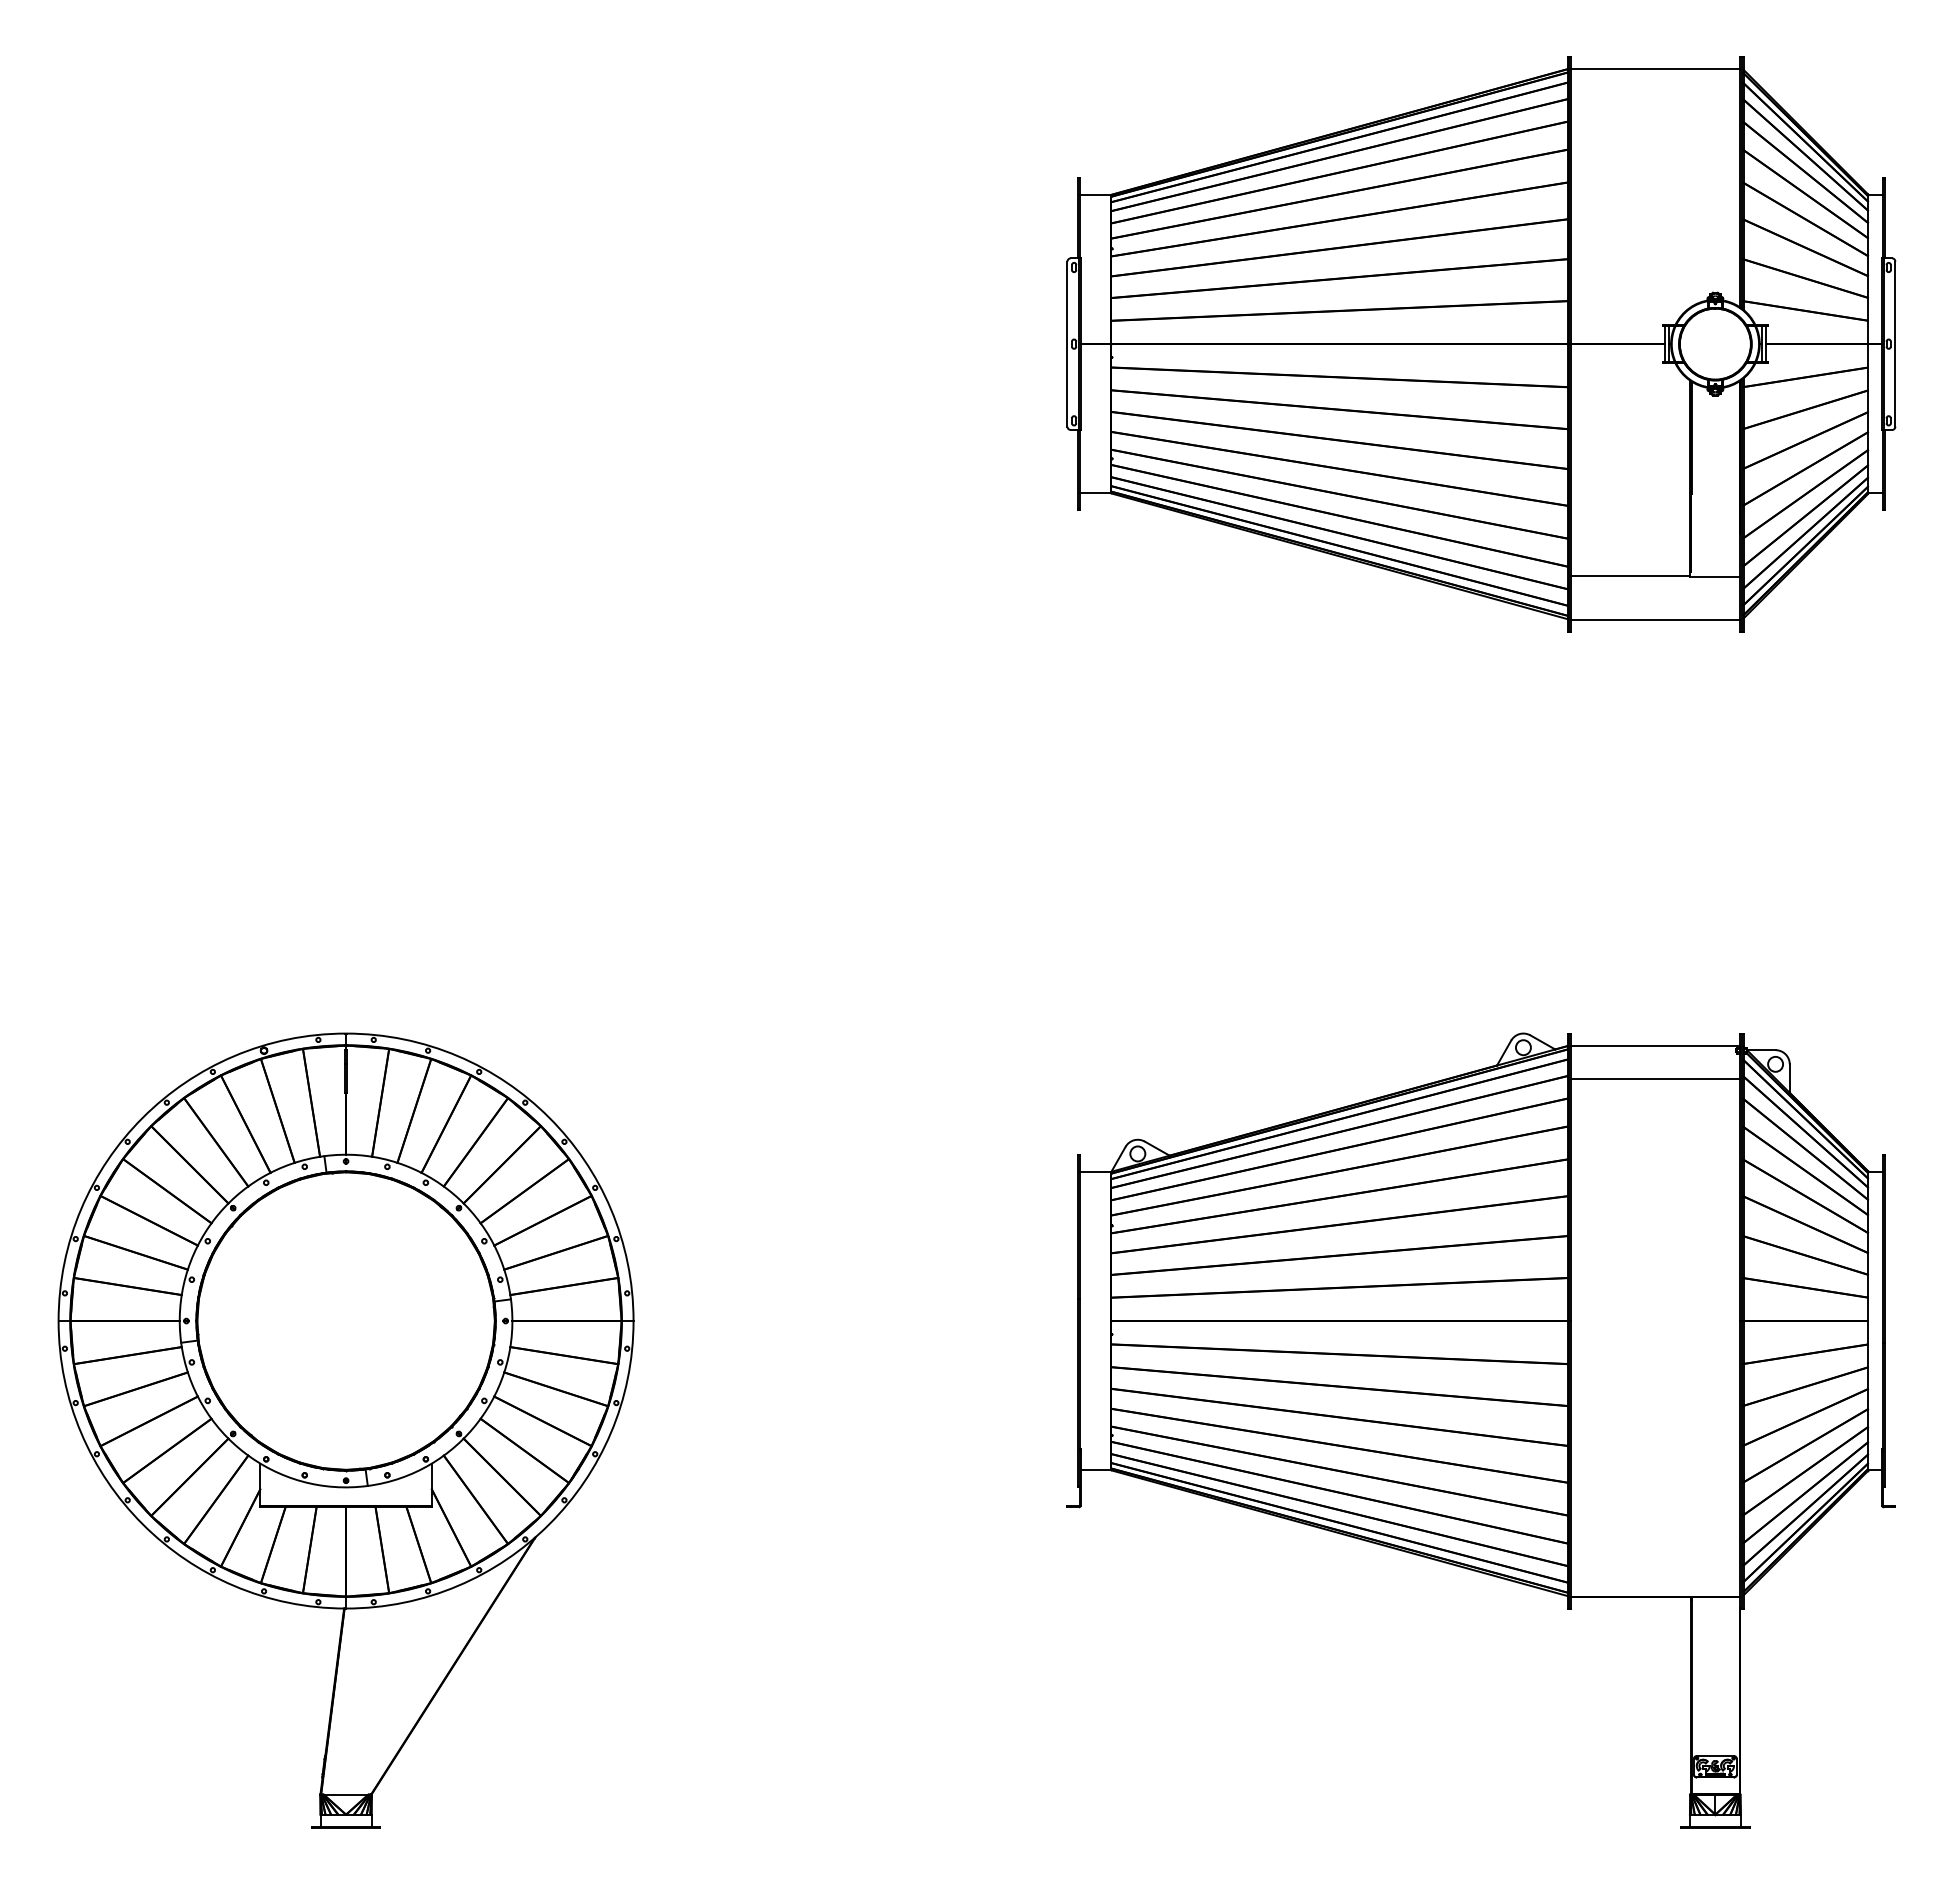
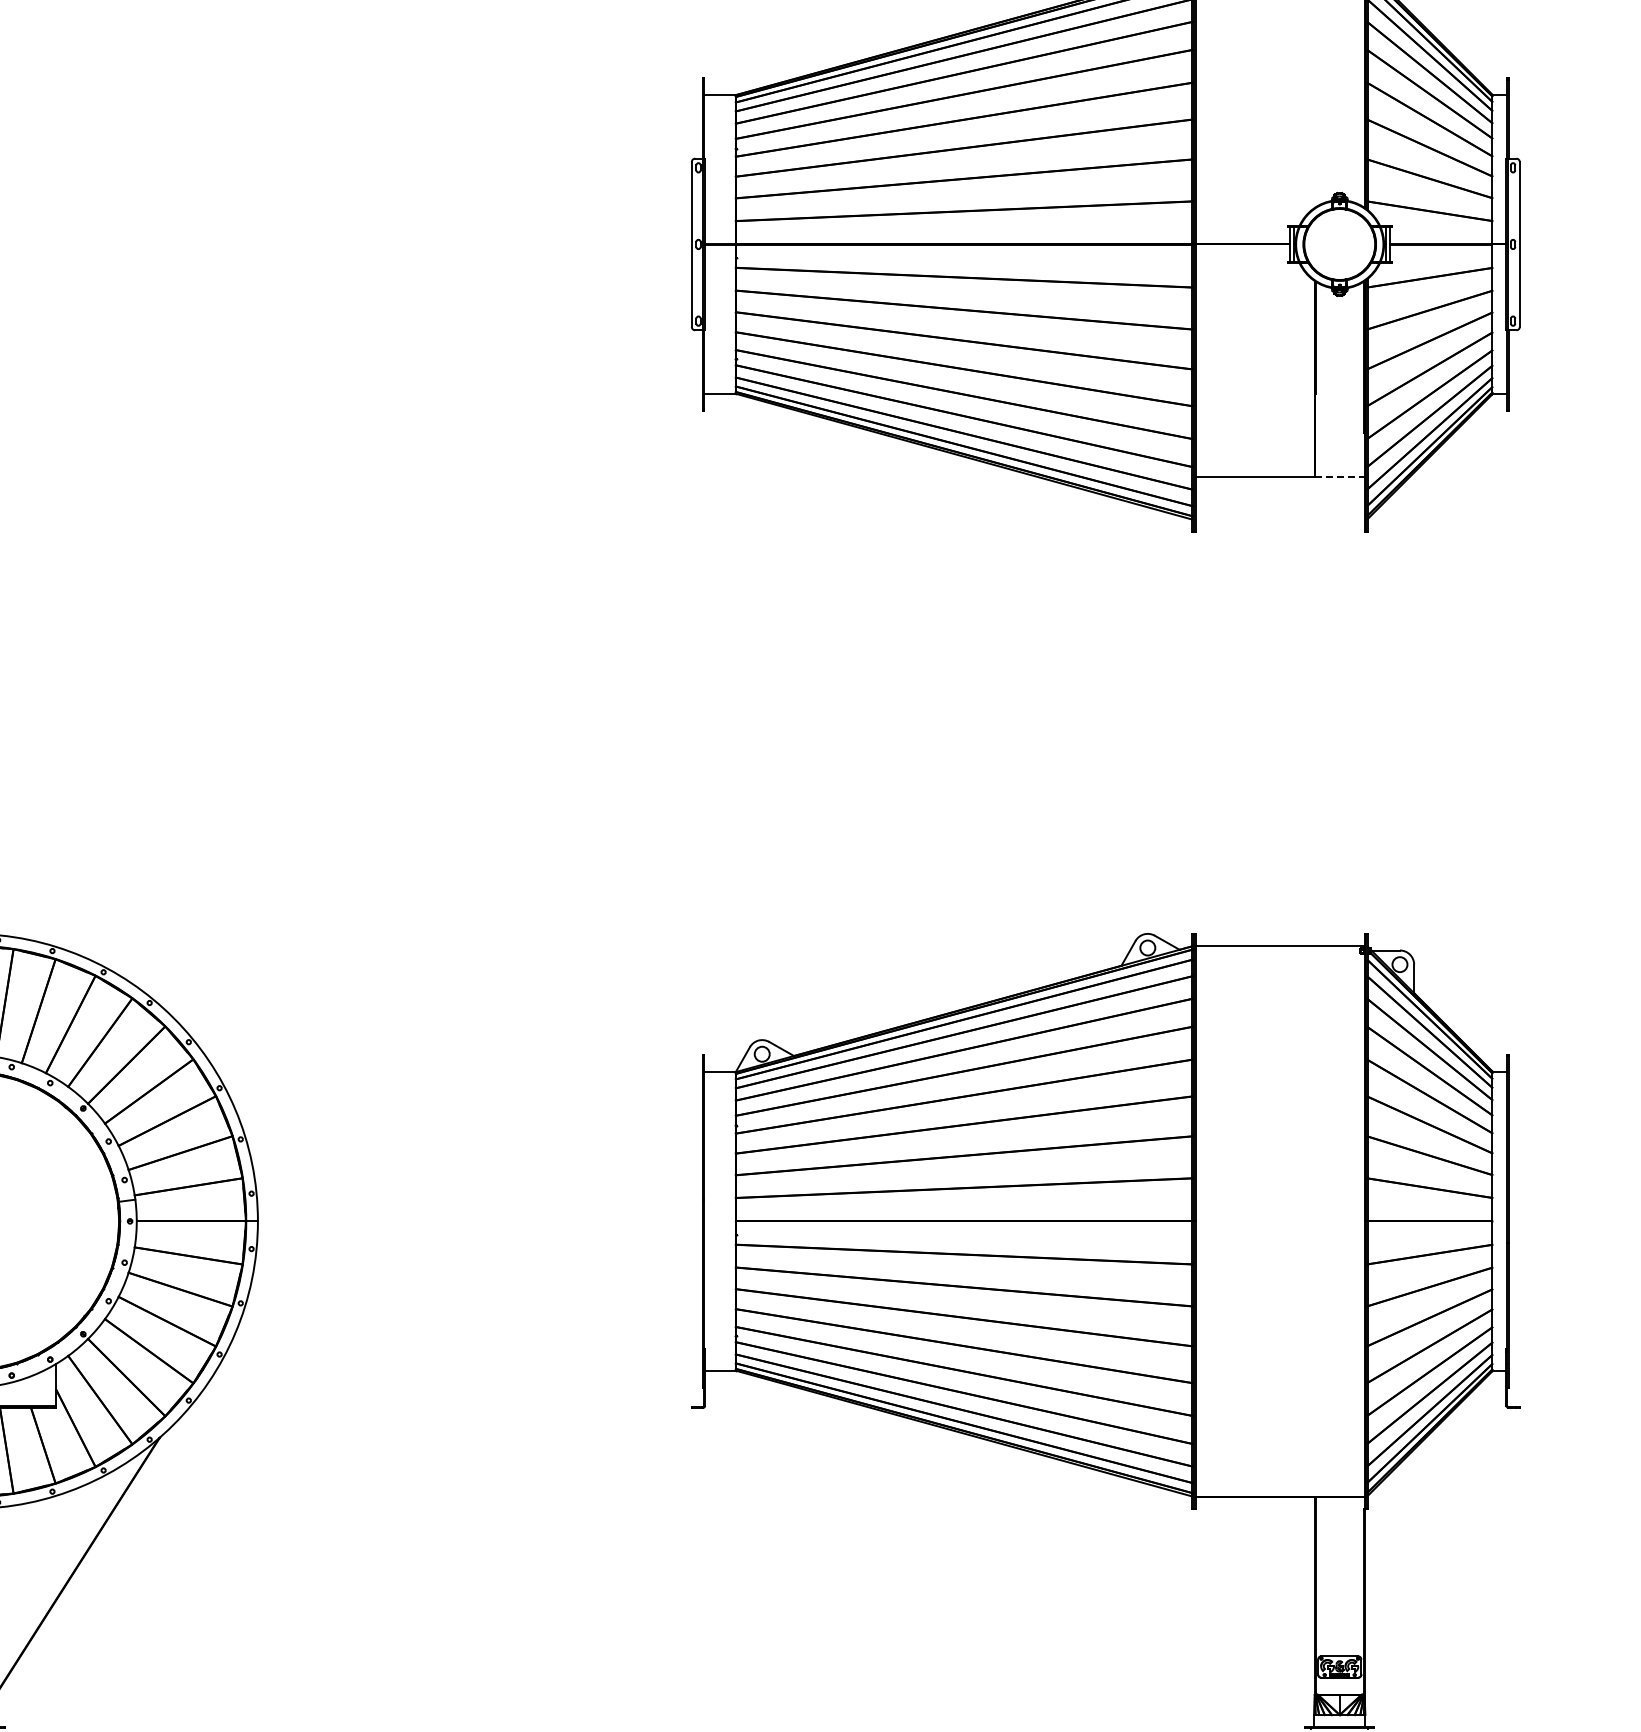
line: (1715, 576) -> (1339, 476), solid -> dashed
line: (1655, 619) -> (1279, 519), removed
line: (1655, 1079) -> (1279, 979), removed

